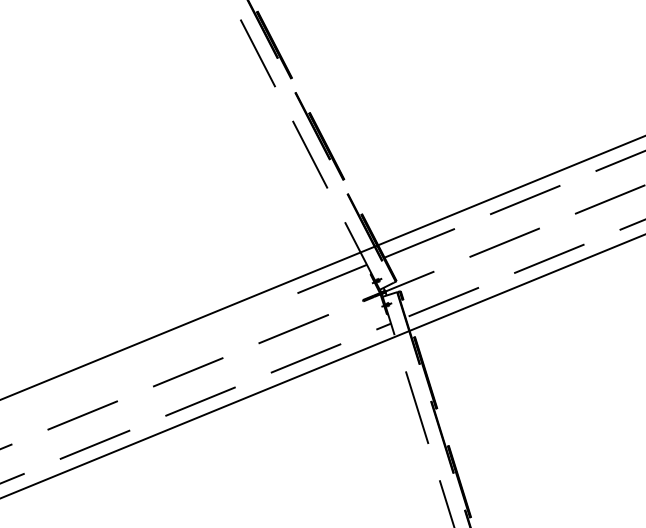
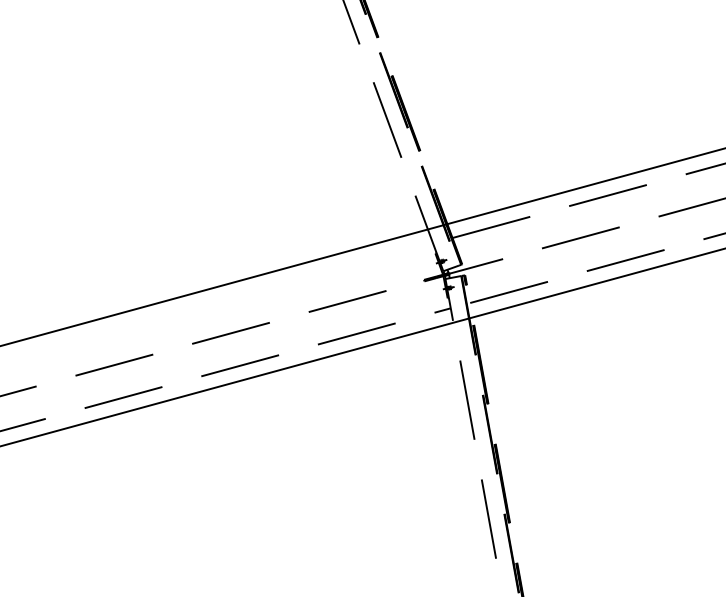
line: (332, 278) -> (394, 253), removed

